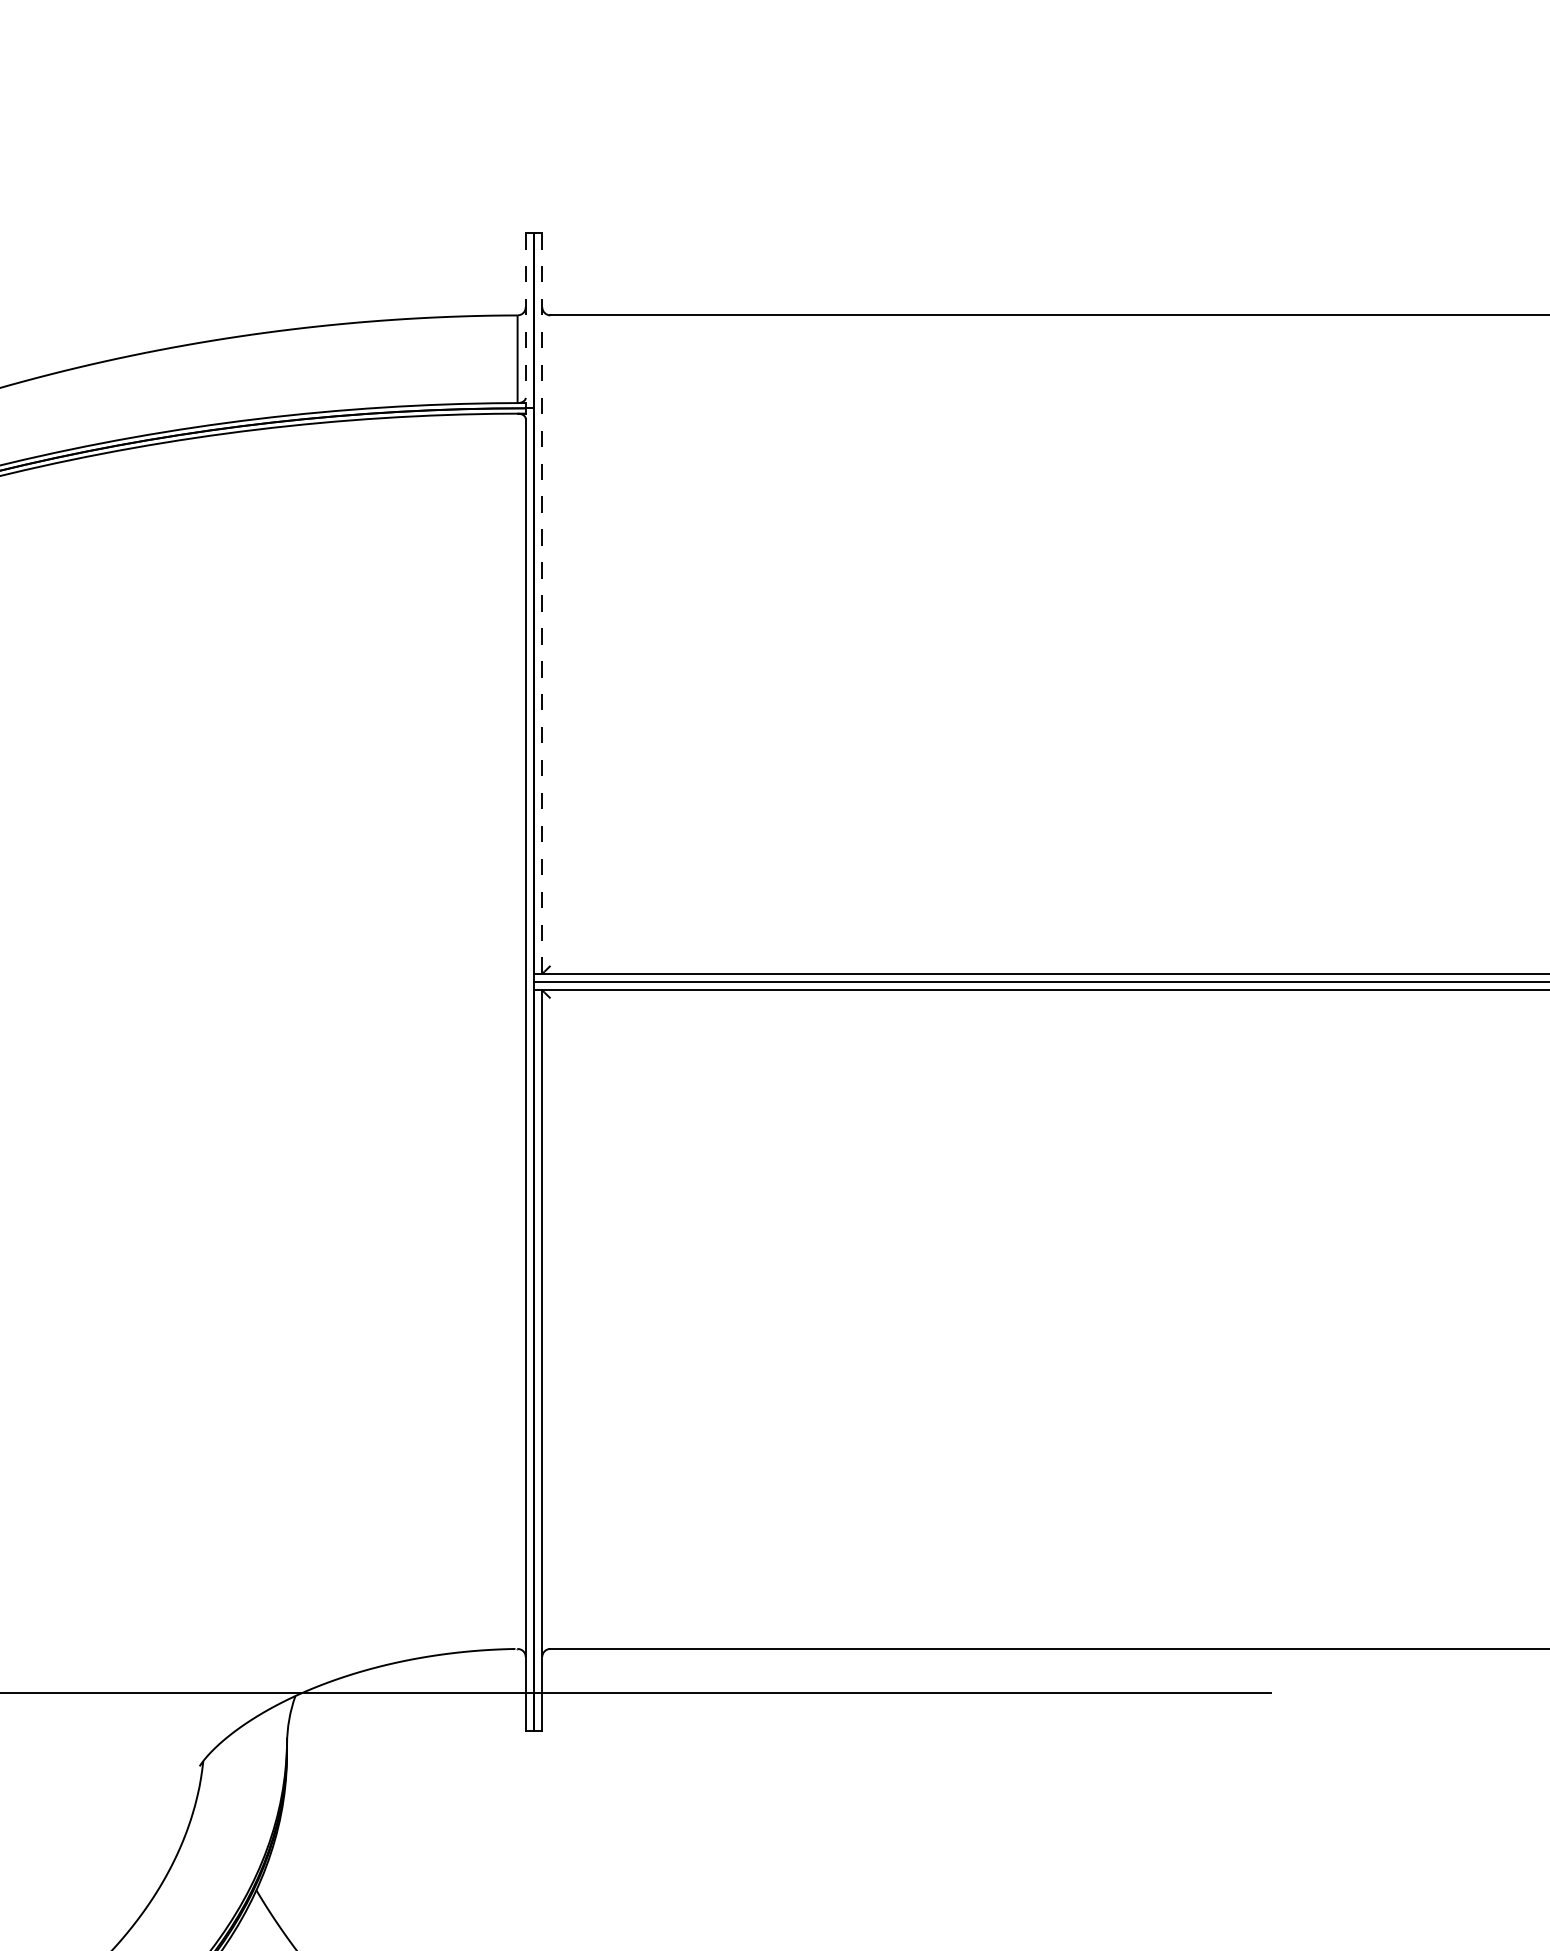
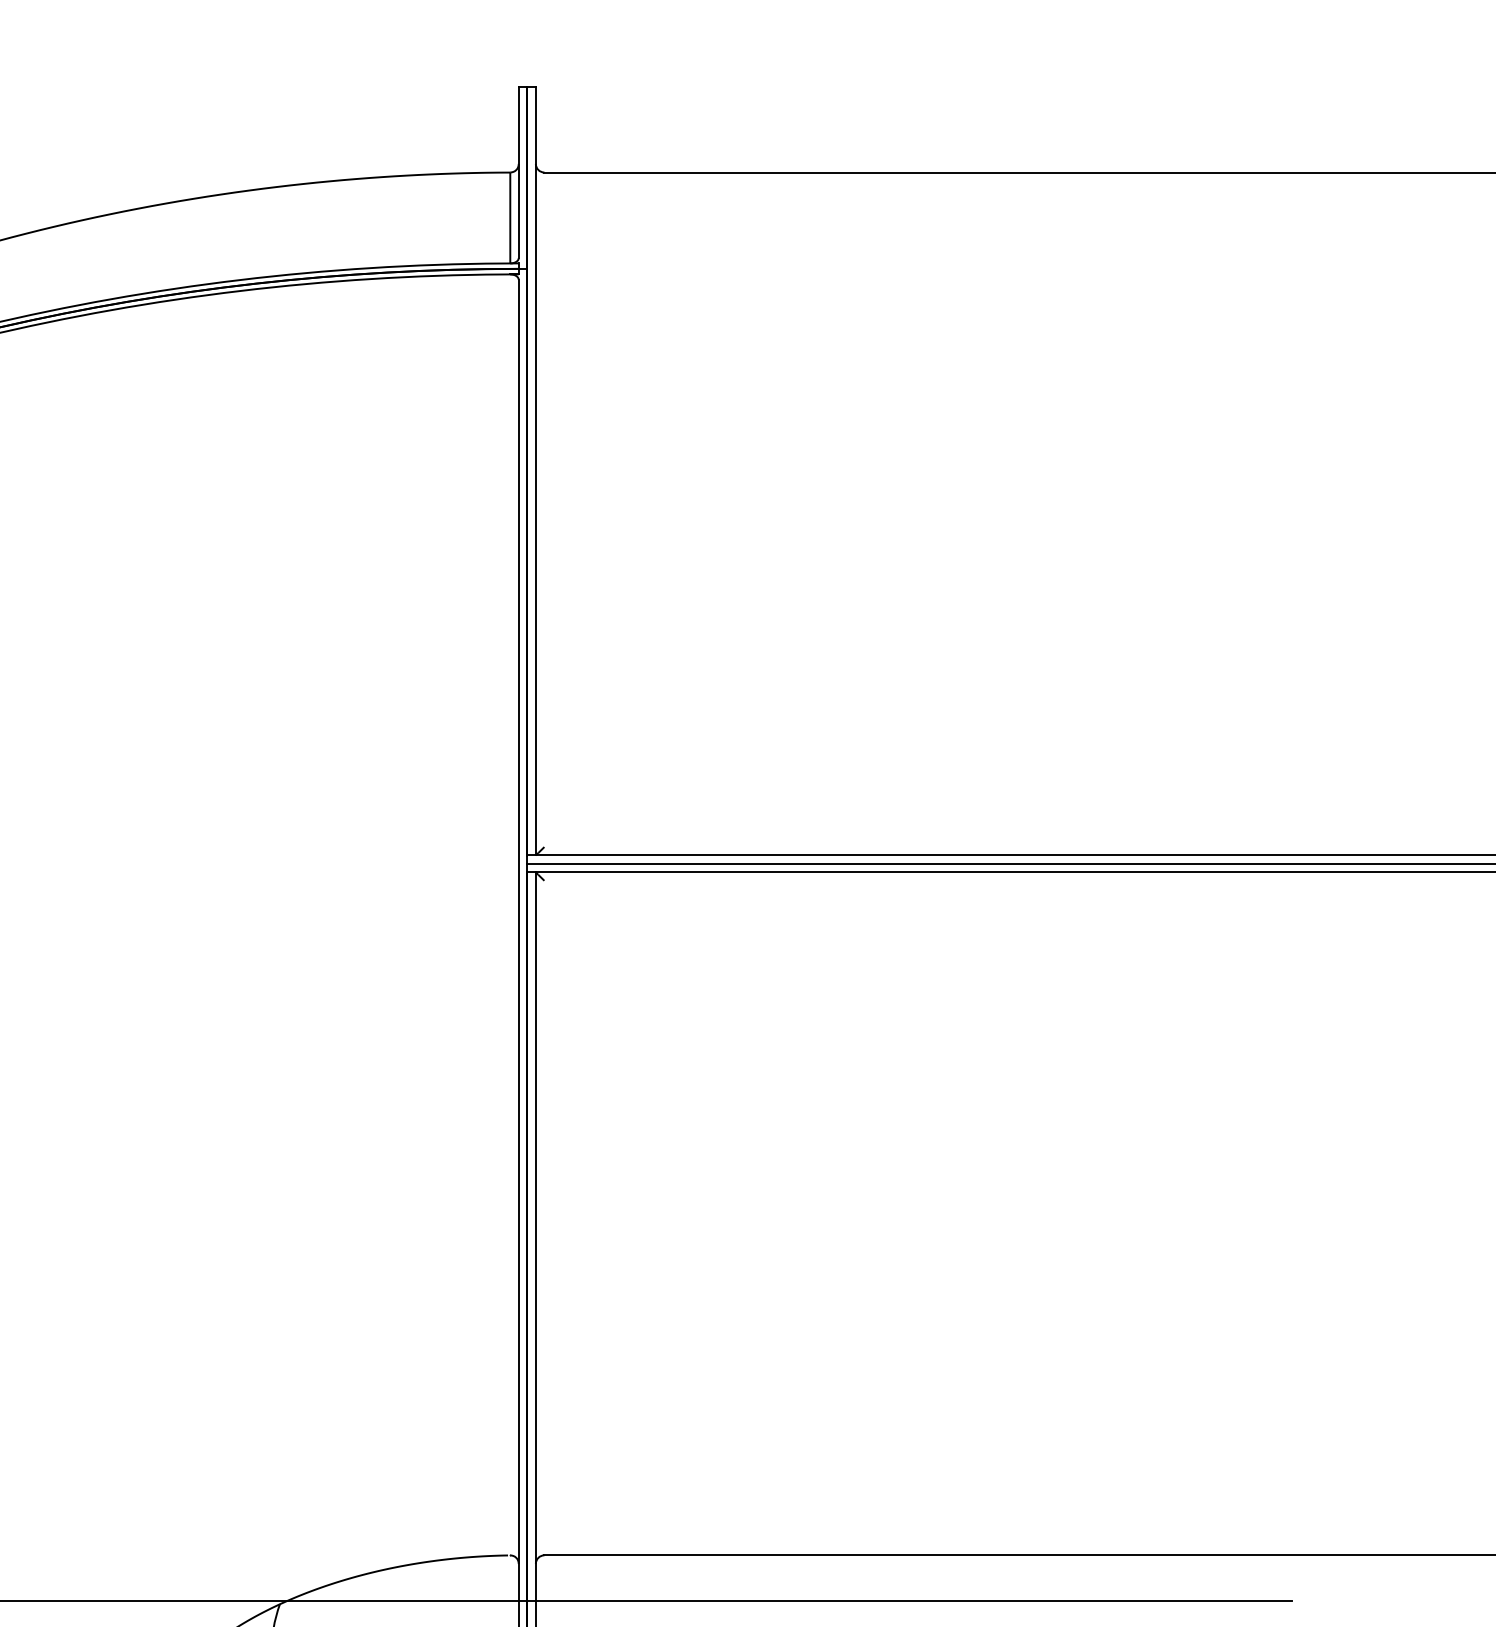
line: (525, 315) -> (518, 172), dashed -> solid
line: (542, 602) -> (536, 470), dashed -> solid

